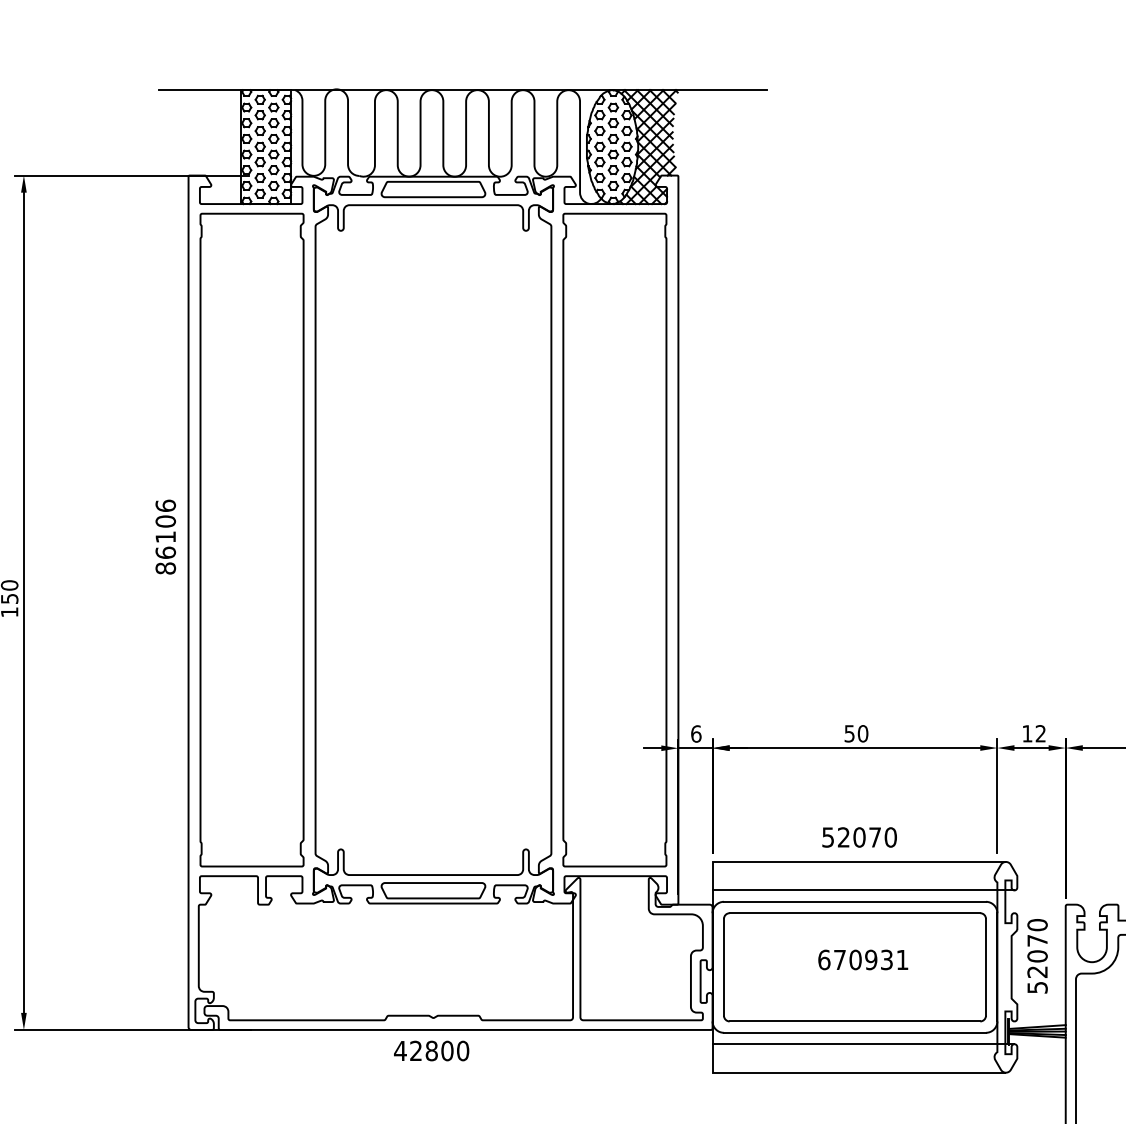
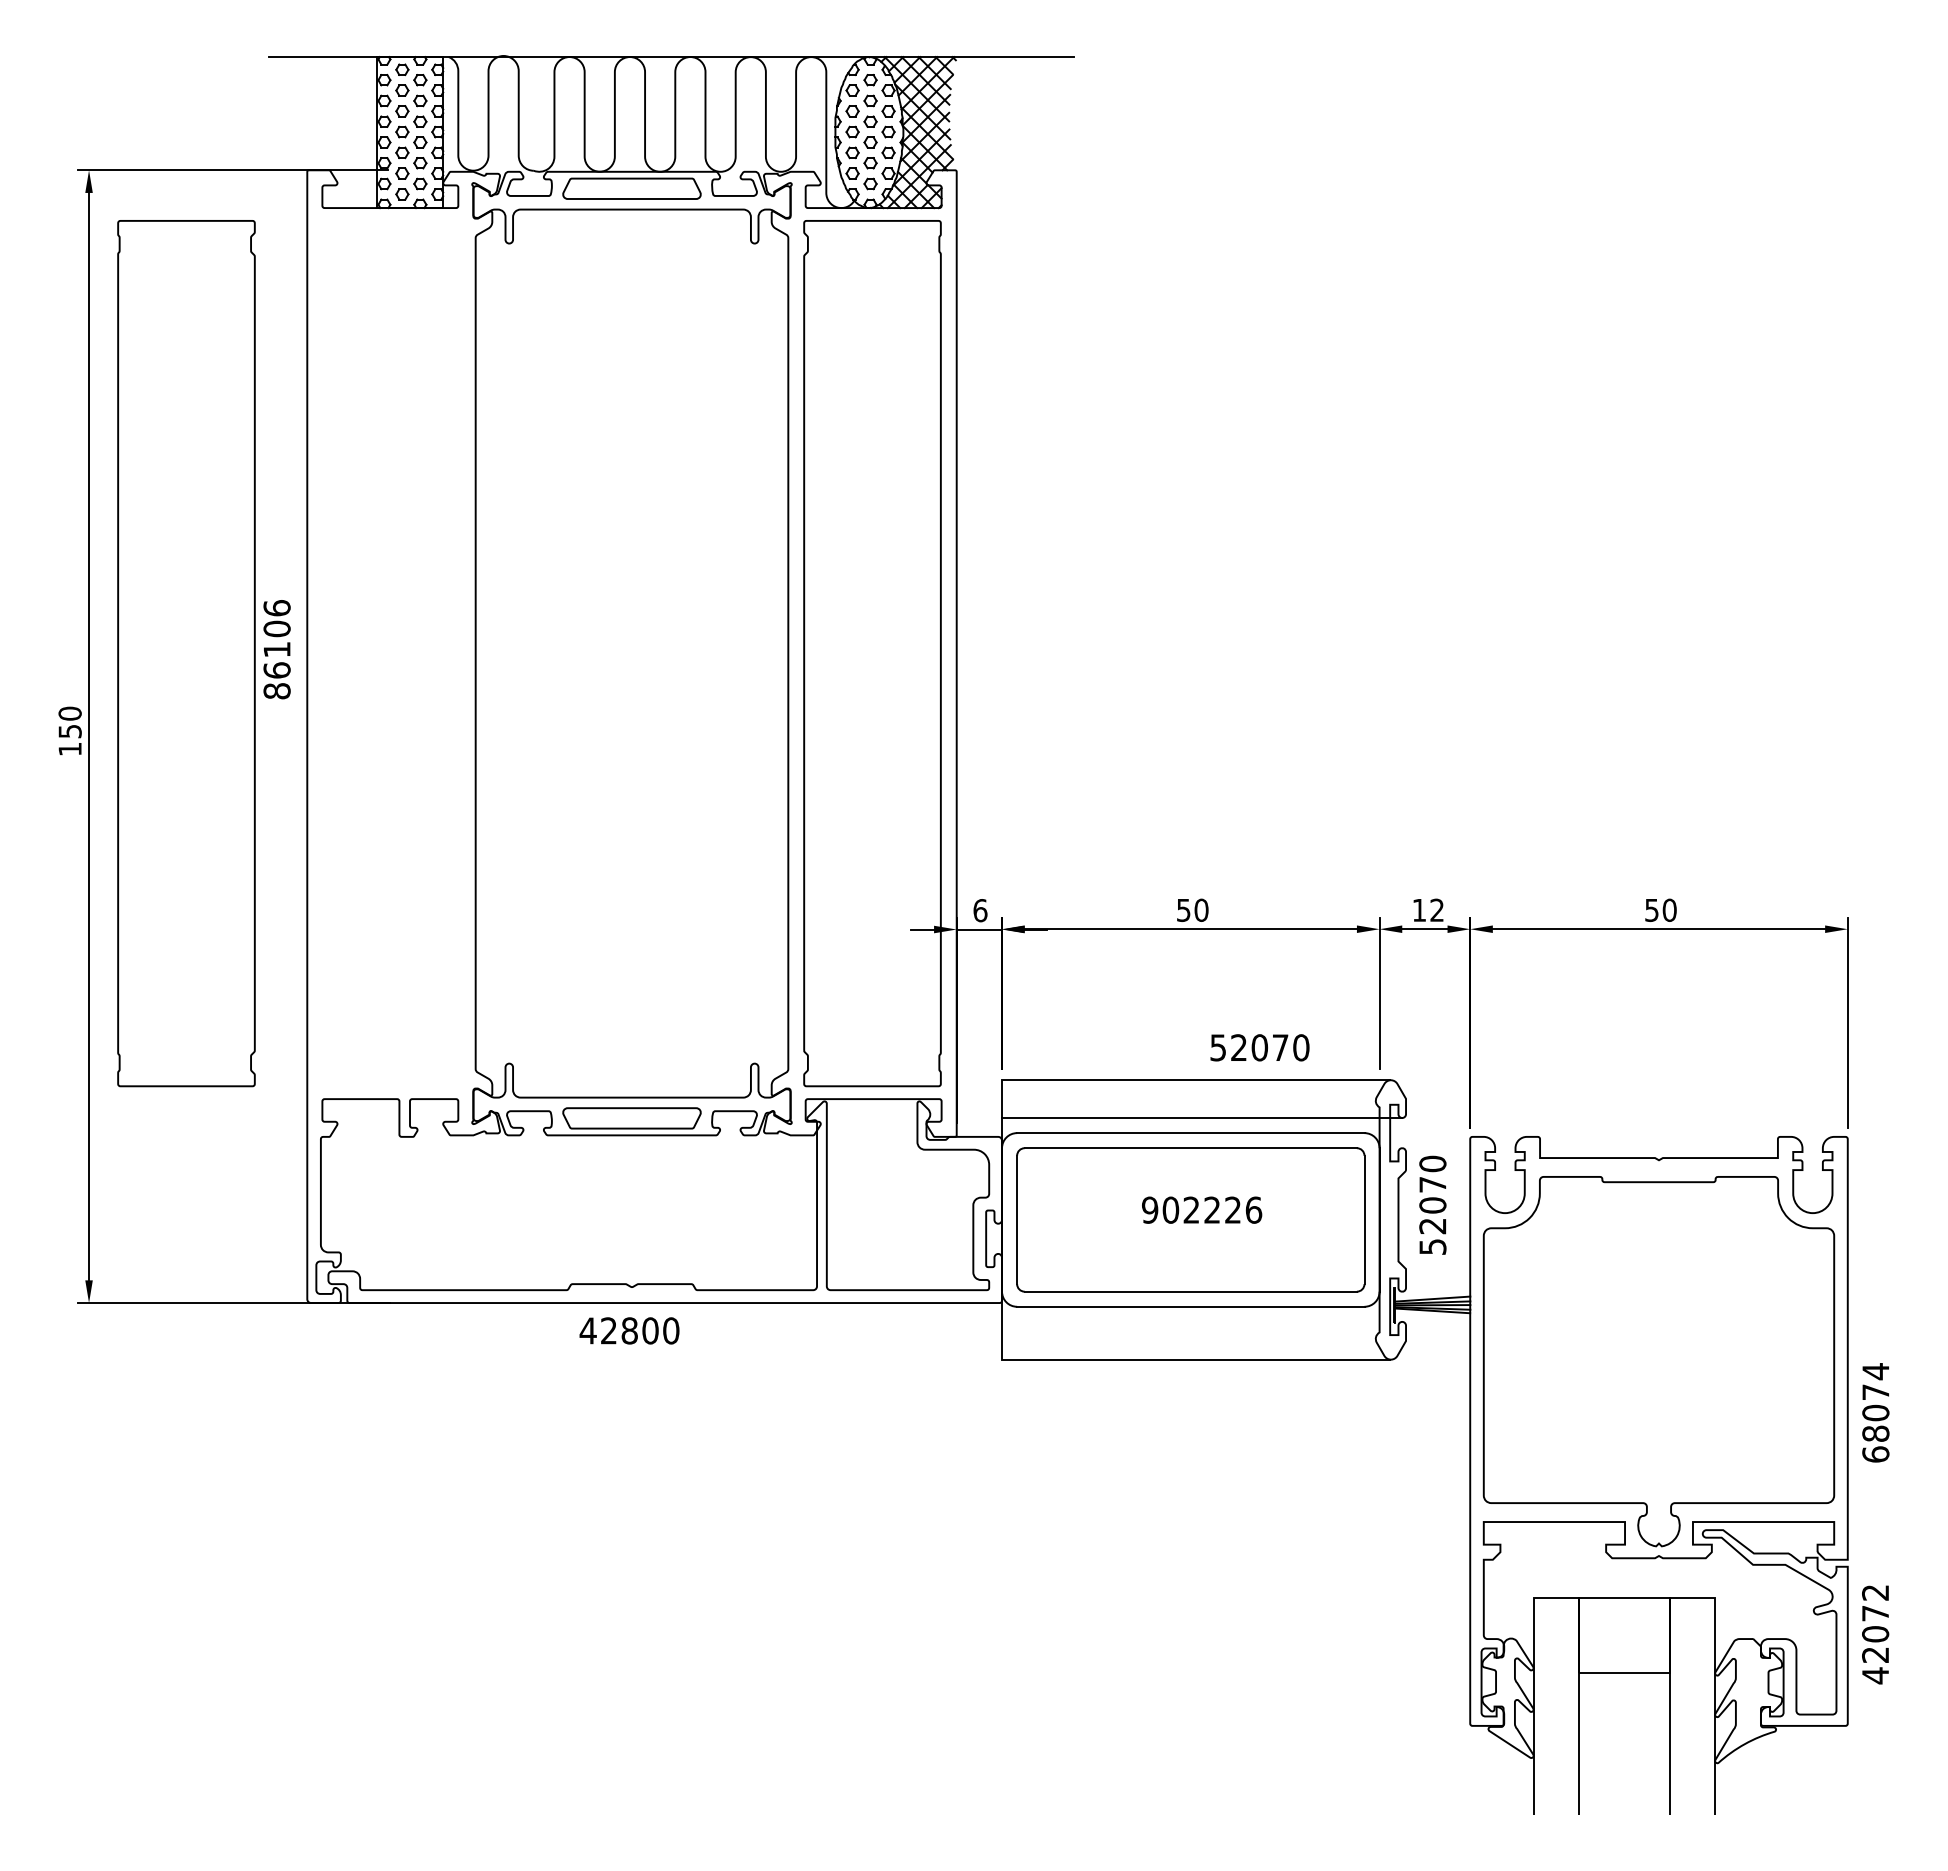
part: (252, 540) -> (186, 653), moved
text: (859, 837) -> (1259, 1047), moved
text: (863, 959) -> (1202, 1209), 670931 -> 902226
line: (863, 1043) -> (1202, 1321), removed

